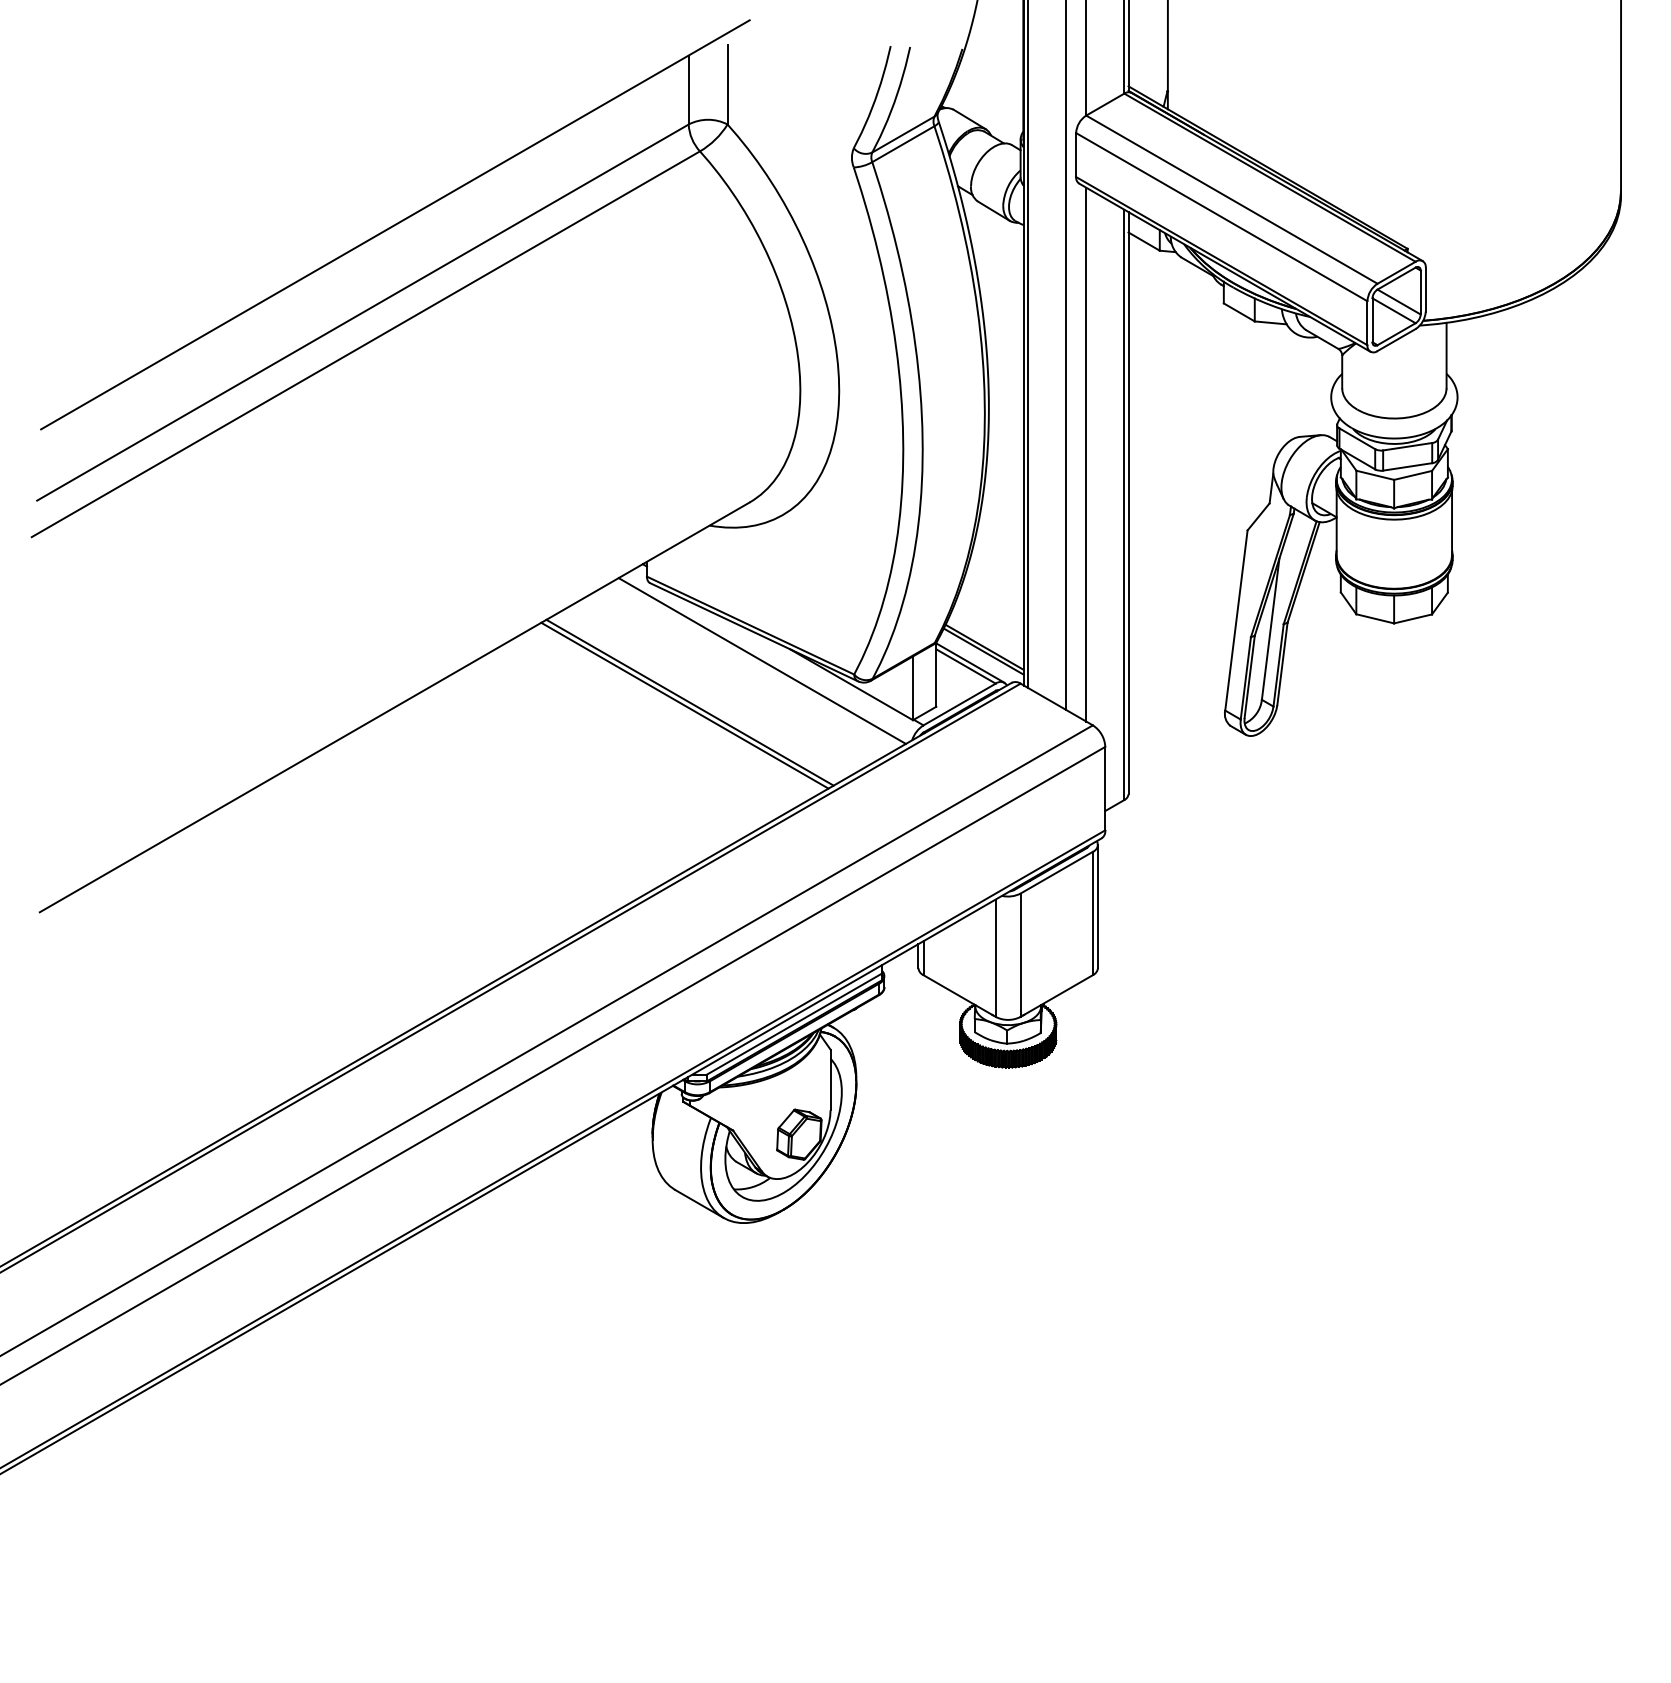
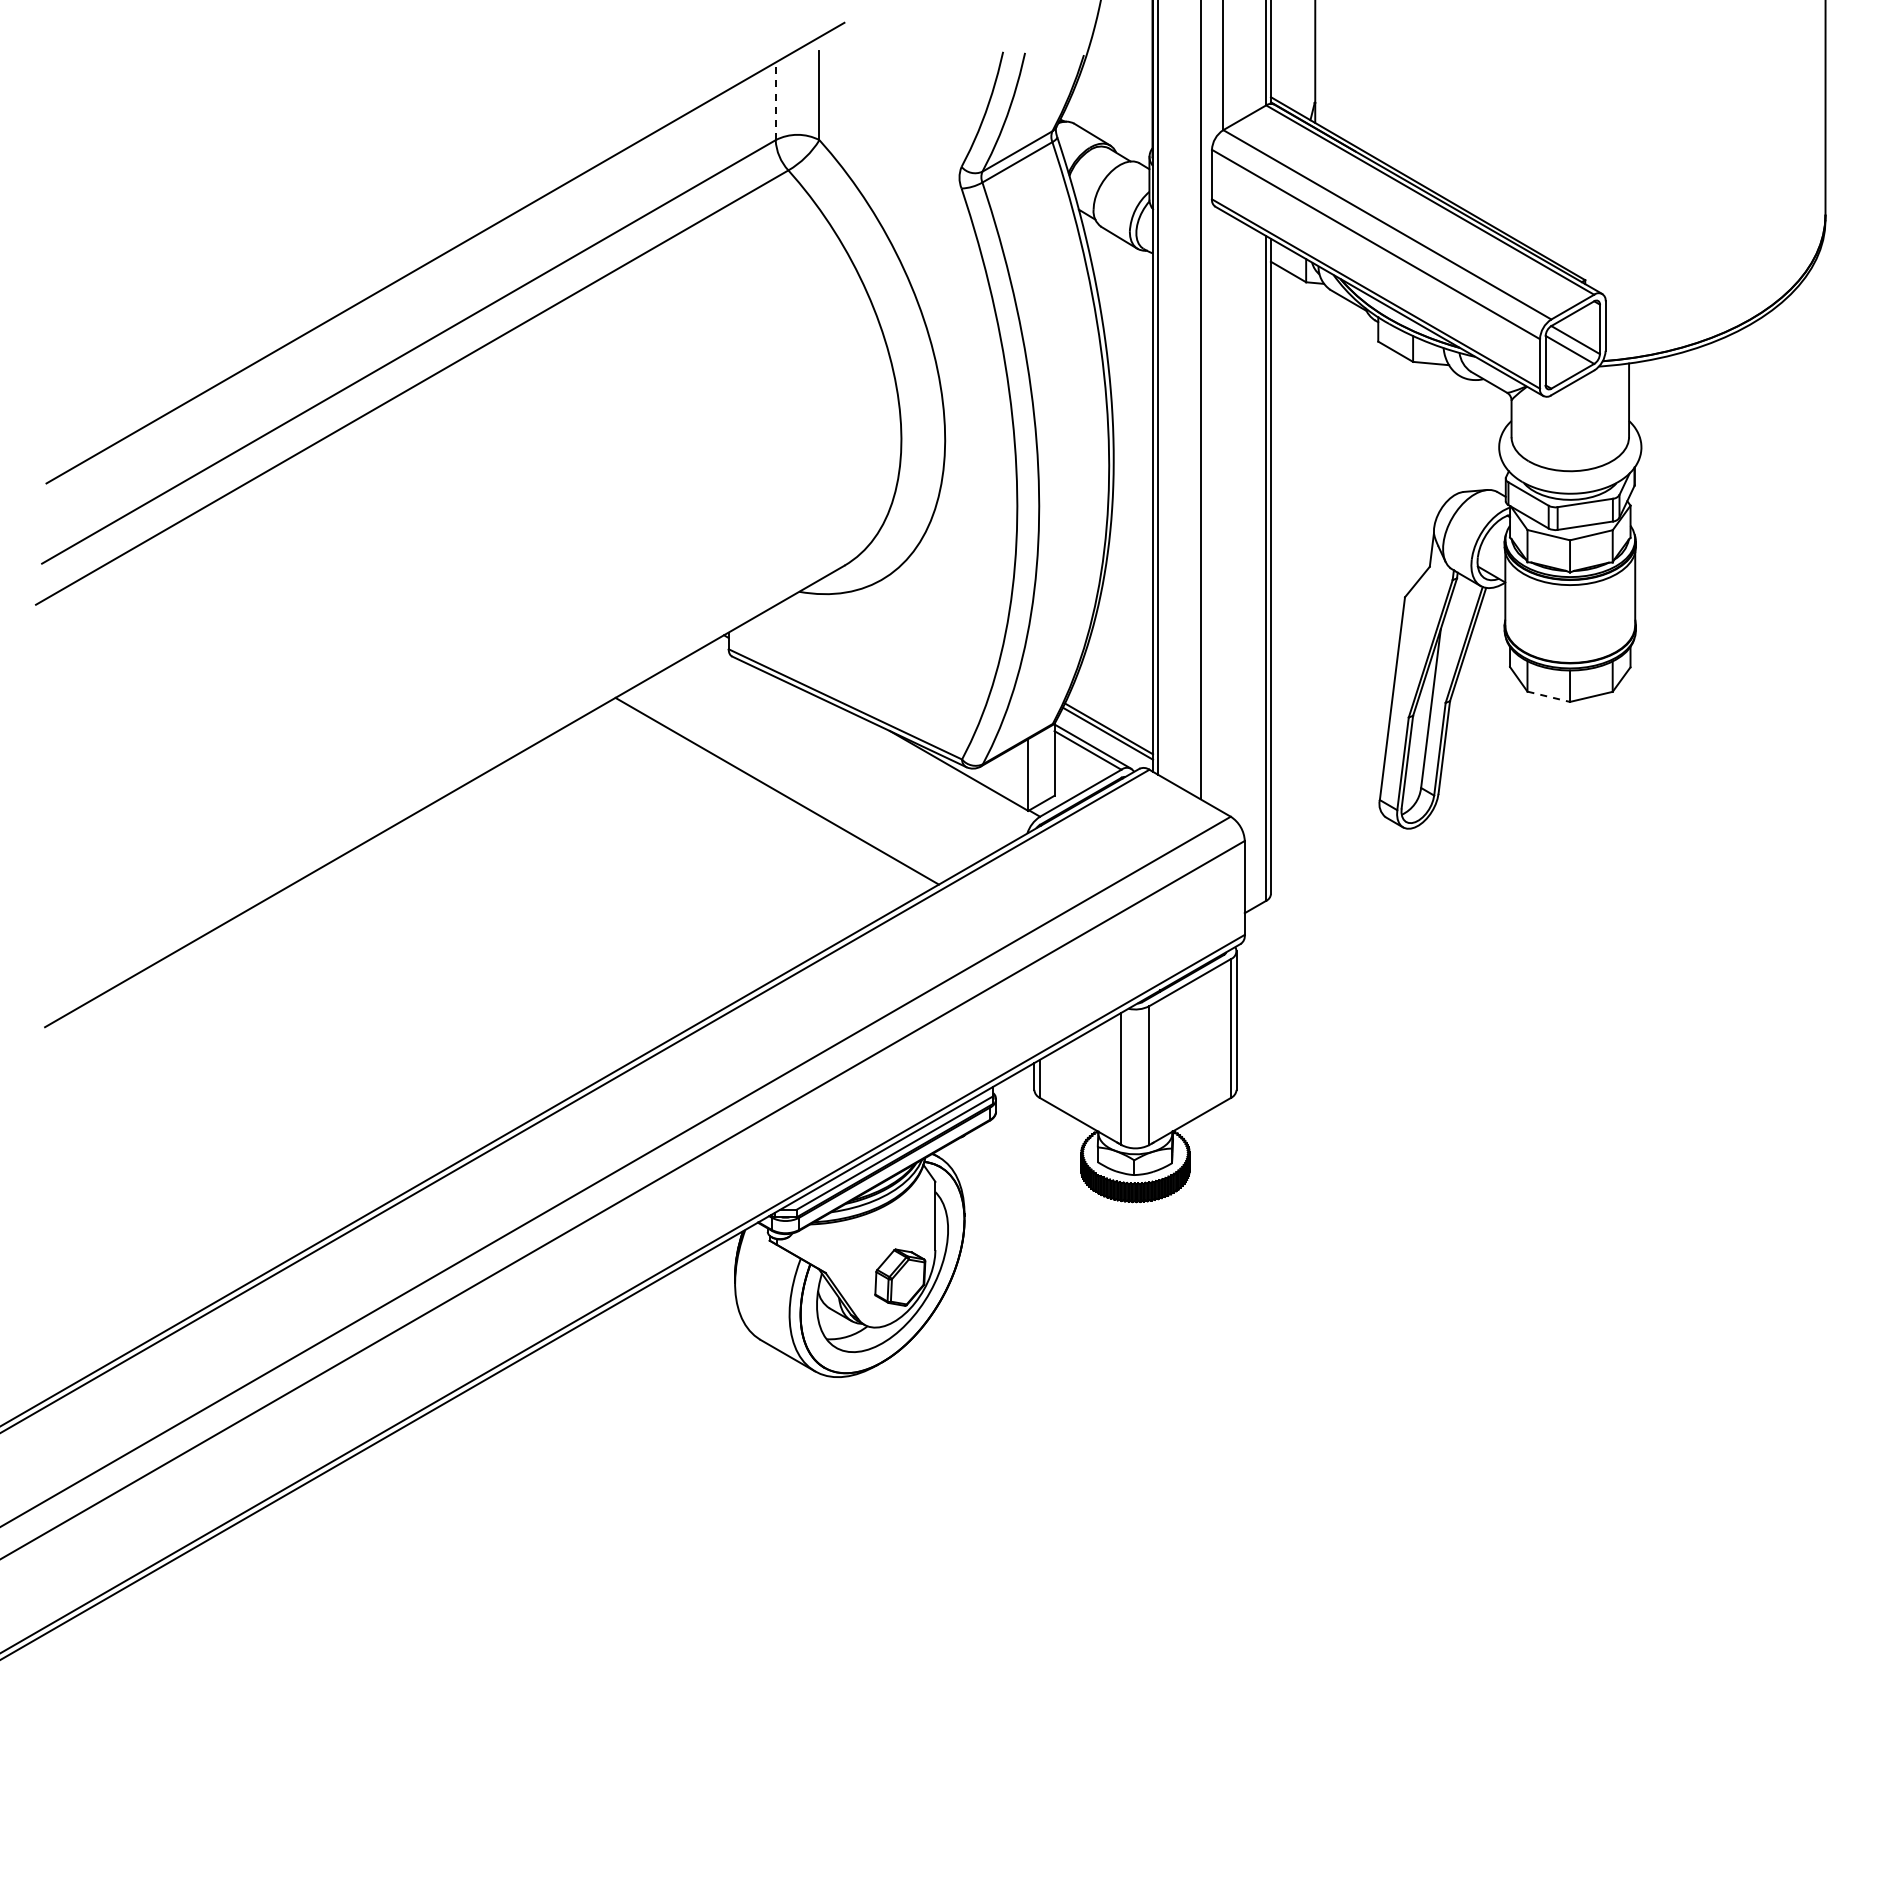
line: (688, 90) -> (775, 101), solid -> dashed
line: (1086, 454) -> (1223, 511), removed
line: (1375, 618) -> (1548, 696), solid -> dashed
line: (762, 660) -> (858, 743), removed
line: (684, 705) -> (771, 794), removed

